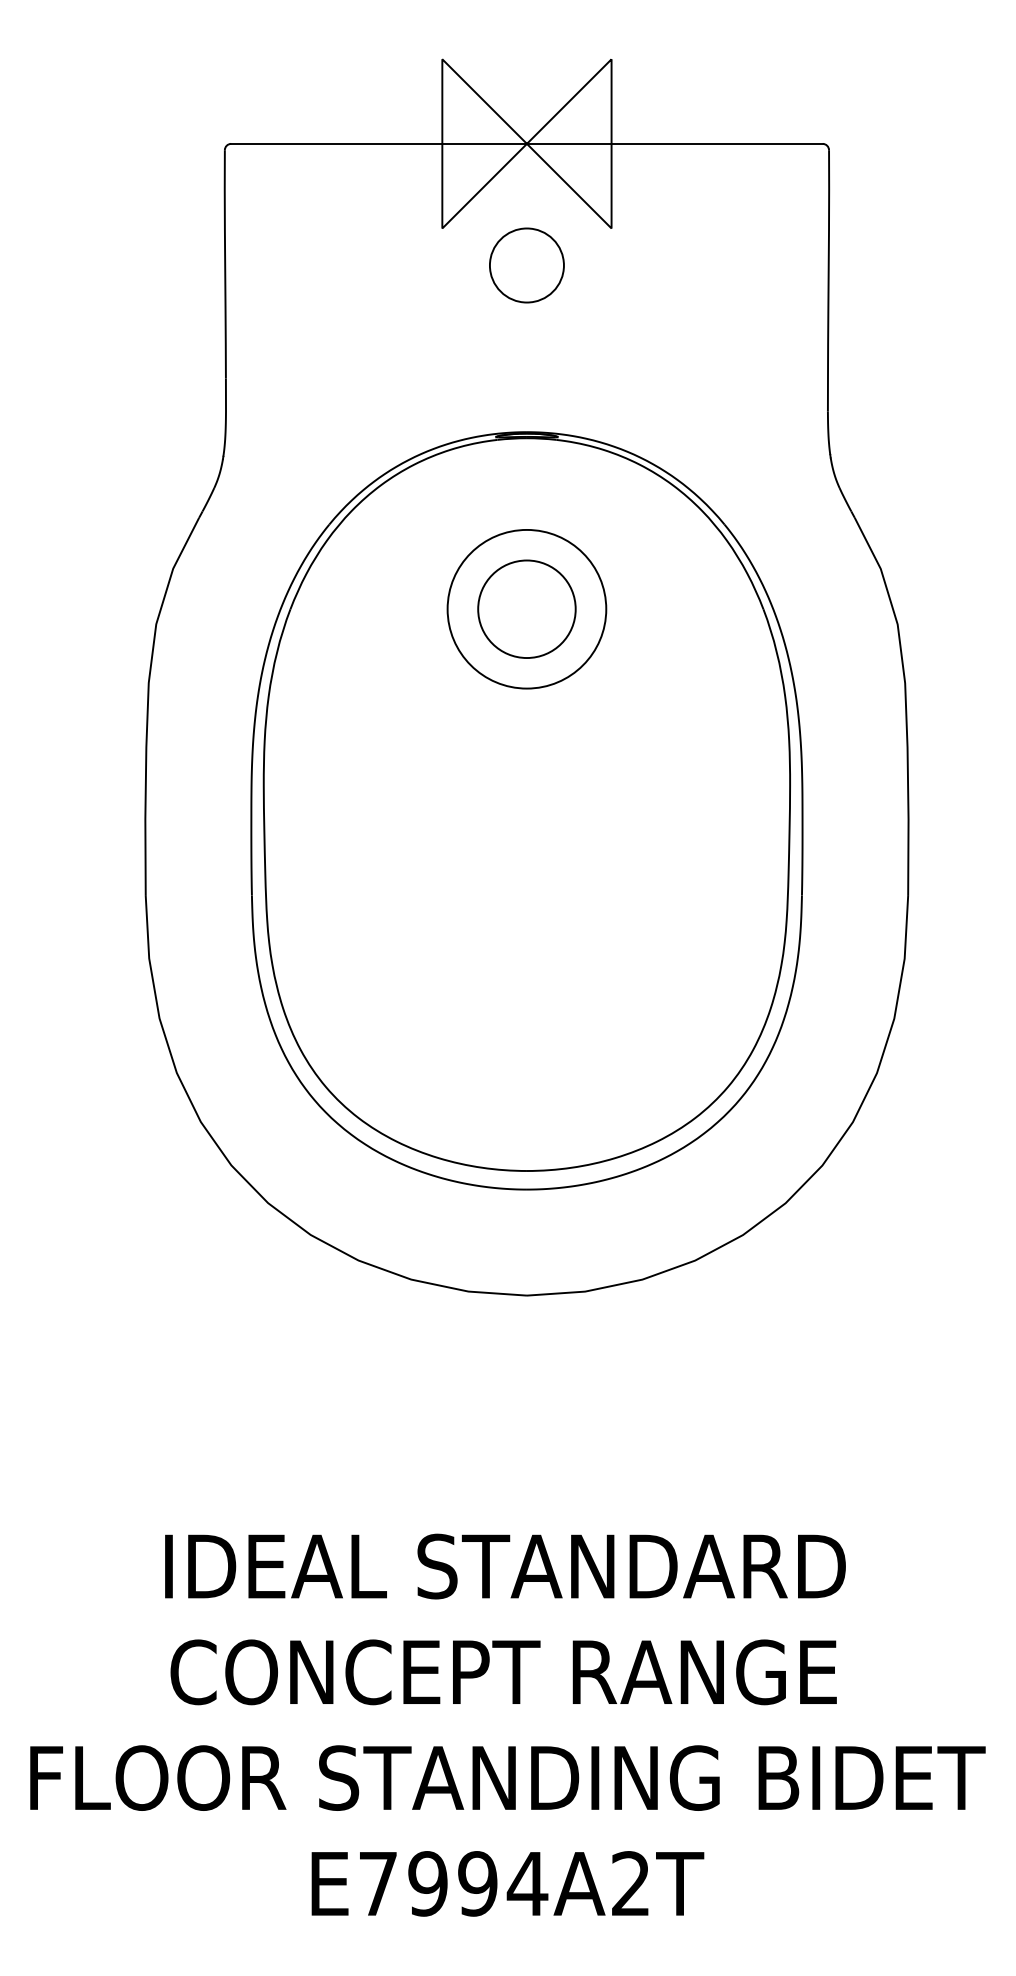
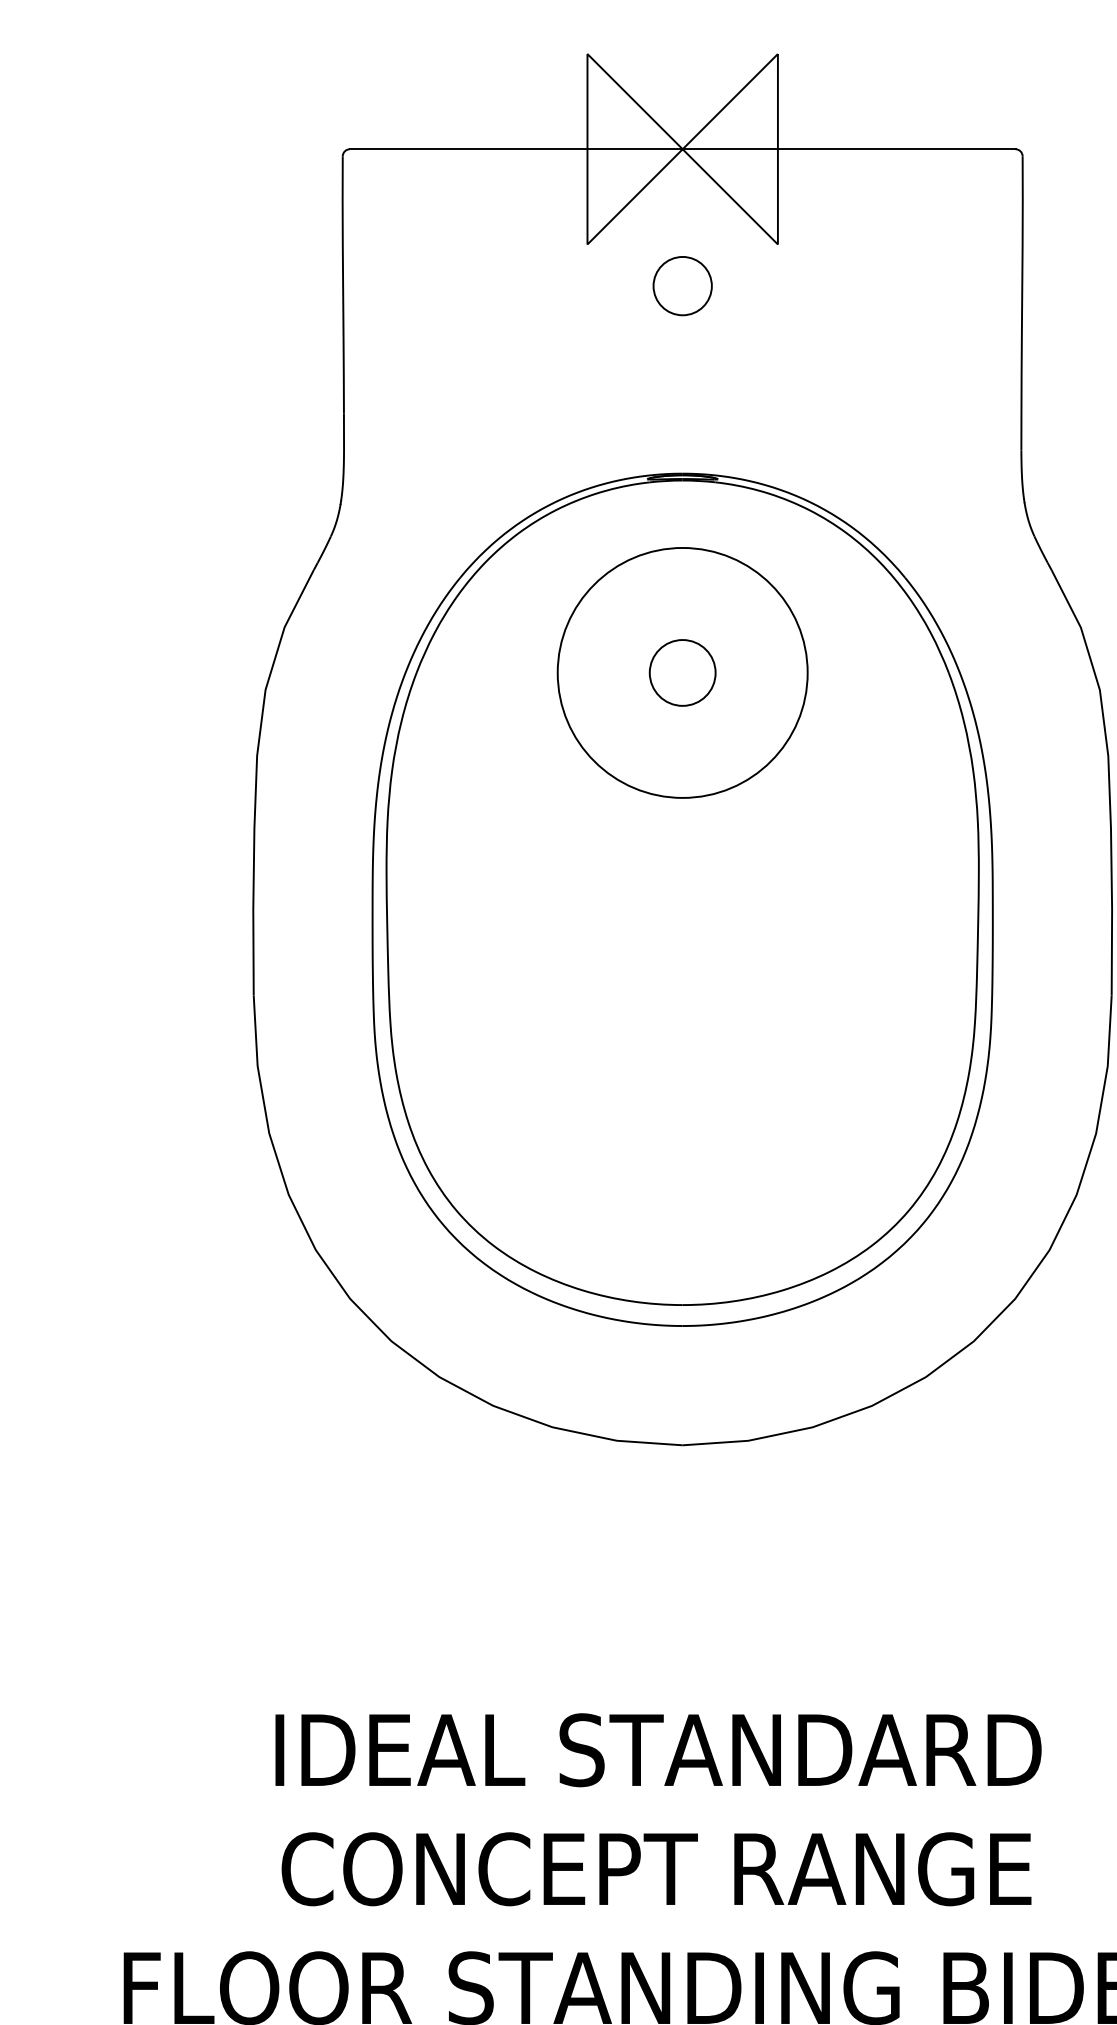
circle: (526, 265) -> (682, 286), size x0.7
circle: (526, 608) -> (682, 672), size x1.4
circle: (526, 609) -> (682, 673), size x0.6

